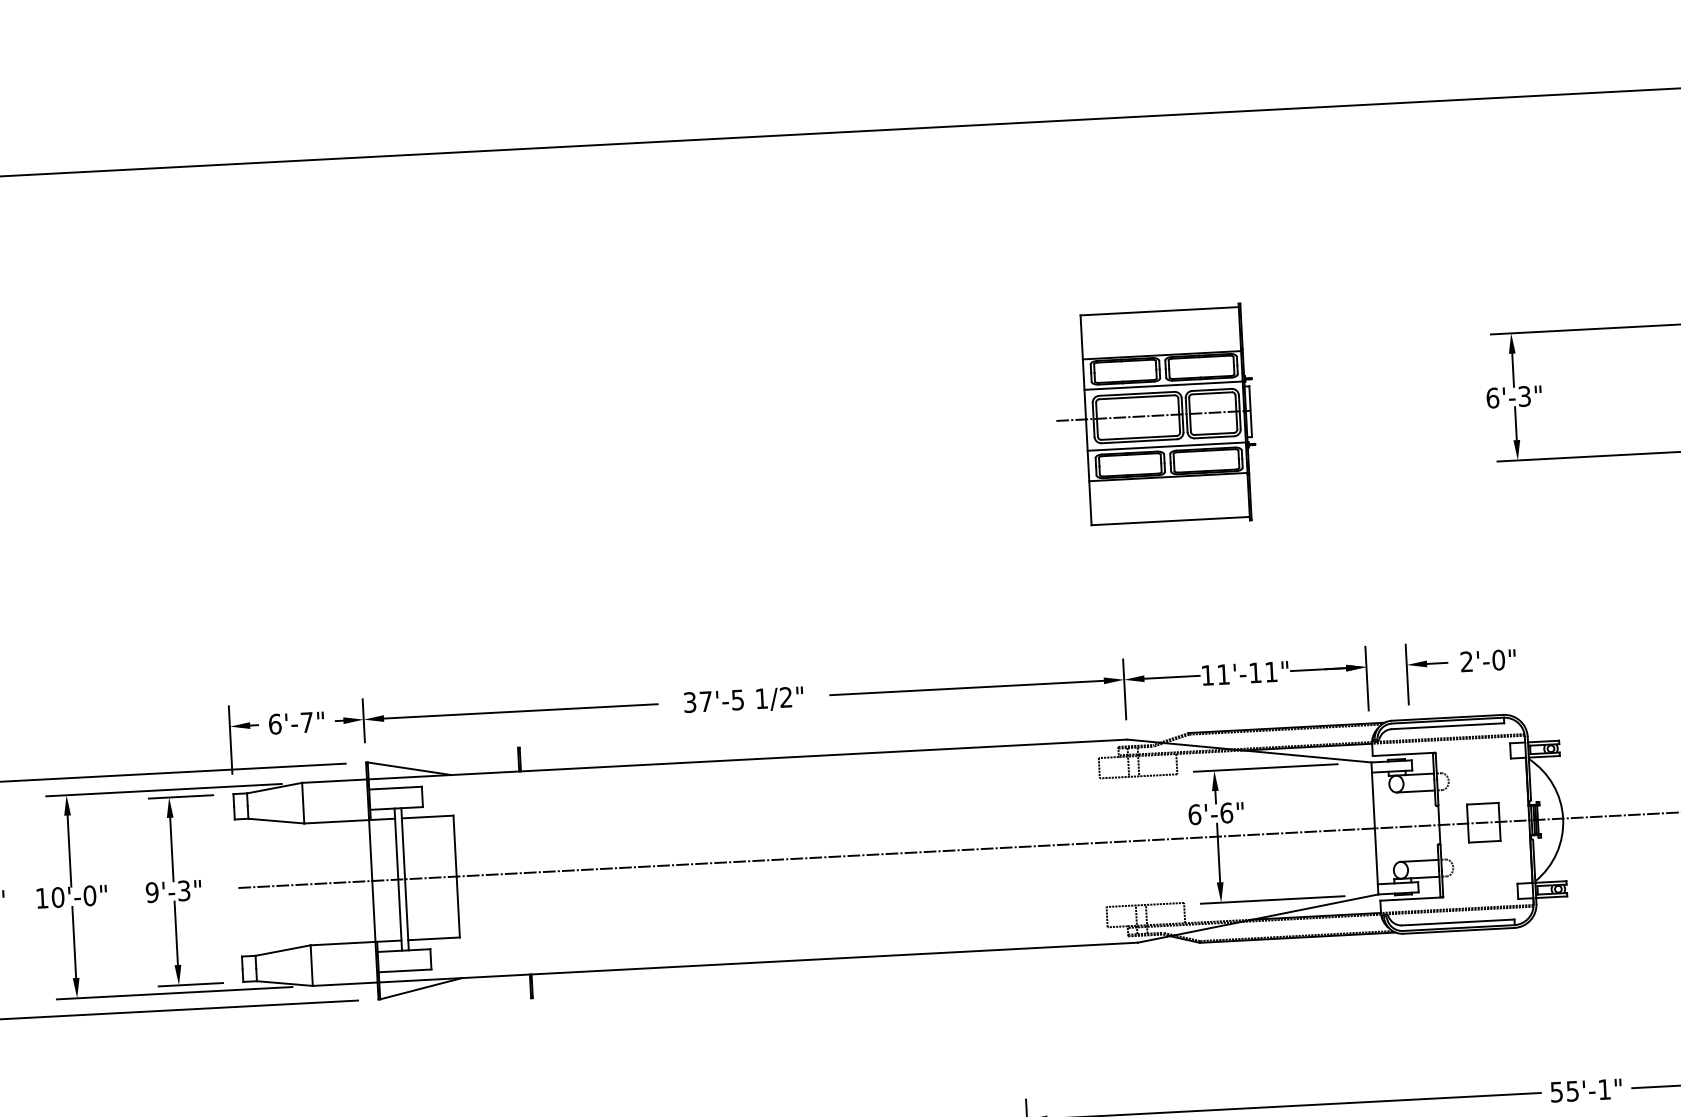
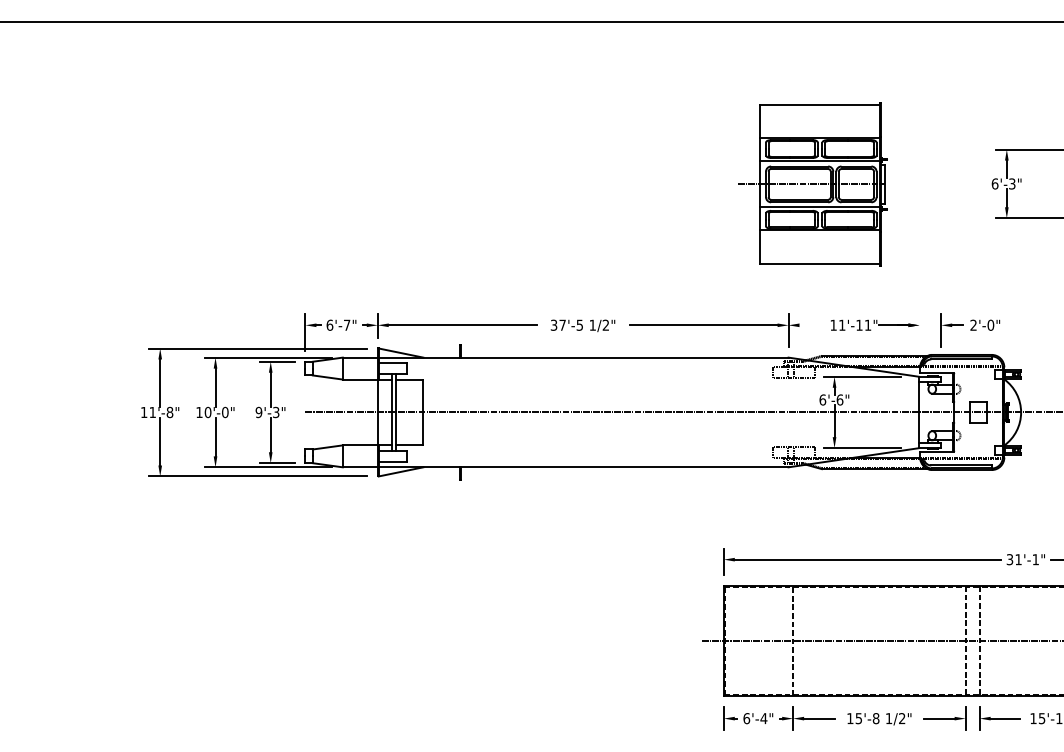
part: (1154, 416) -> (812, 184), size x1.4
line: (1172, 677) -> (814, 325), removed
line: (1367, 678) -> (919, 331), removed
text: (1565, 1091) -> (1014, 559), 55'-1" -> 31'-1"

